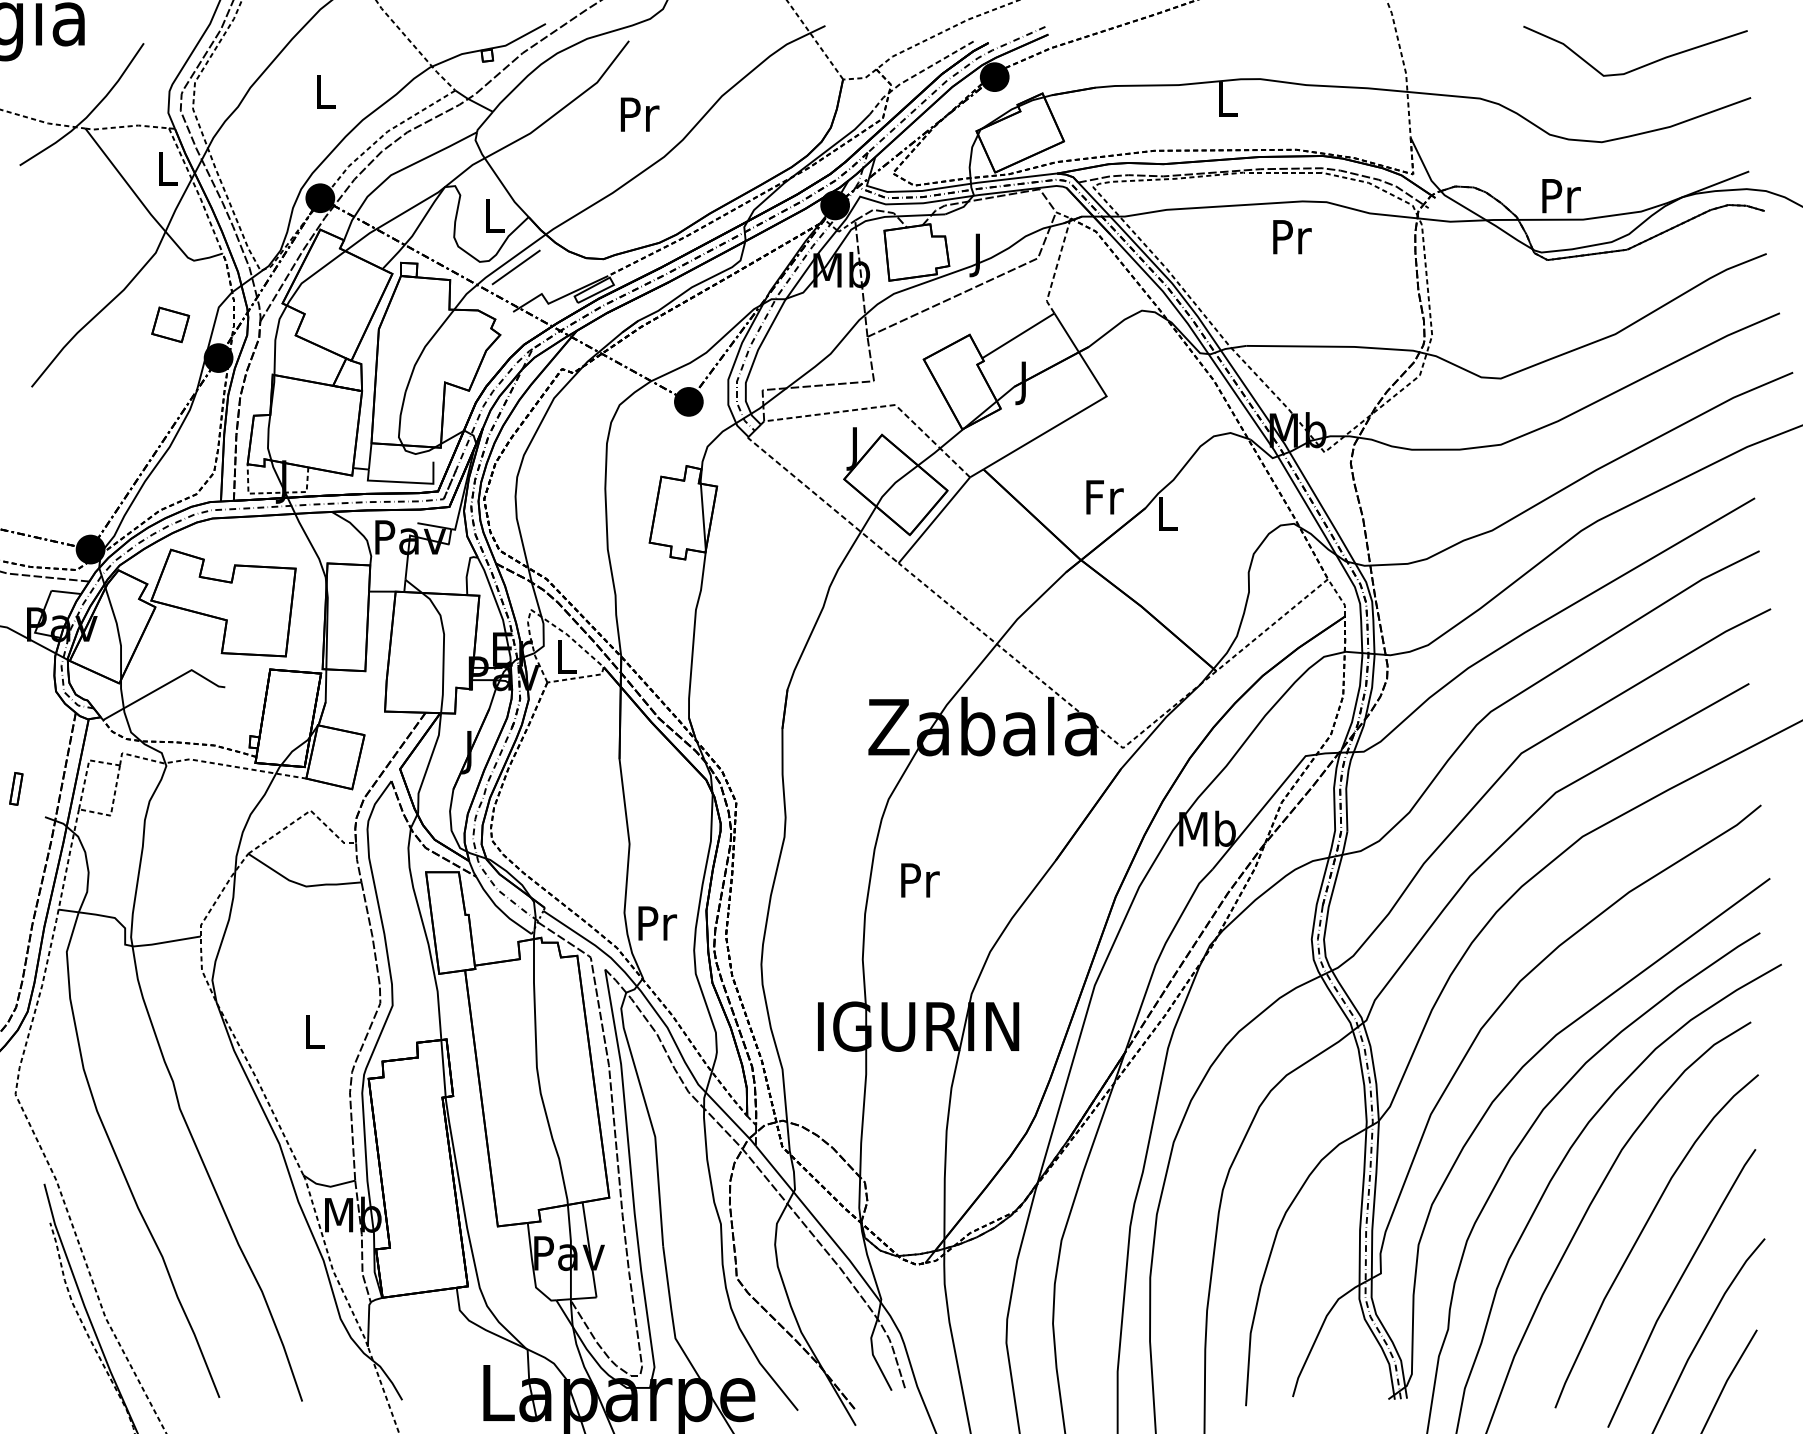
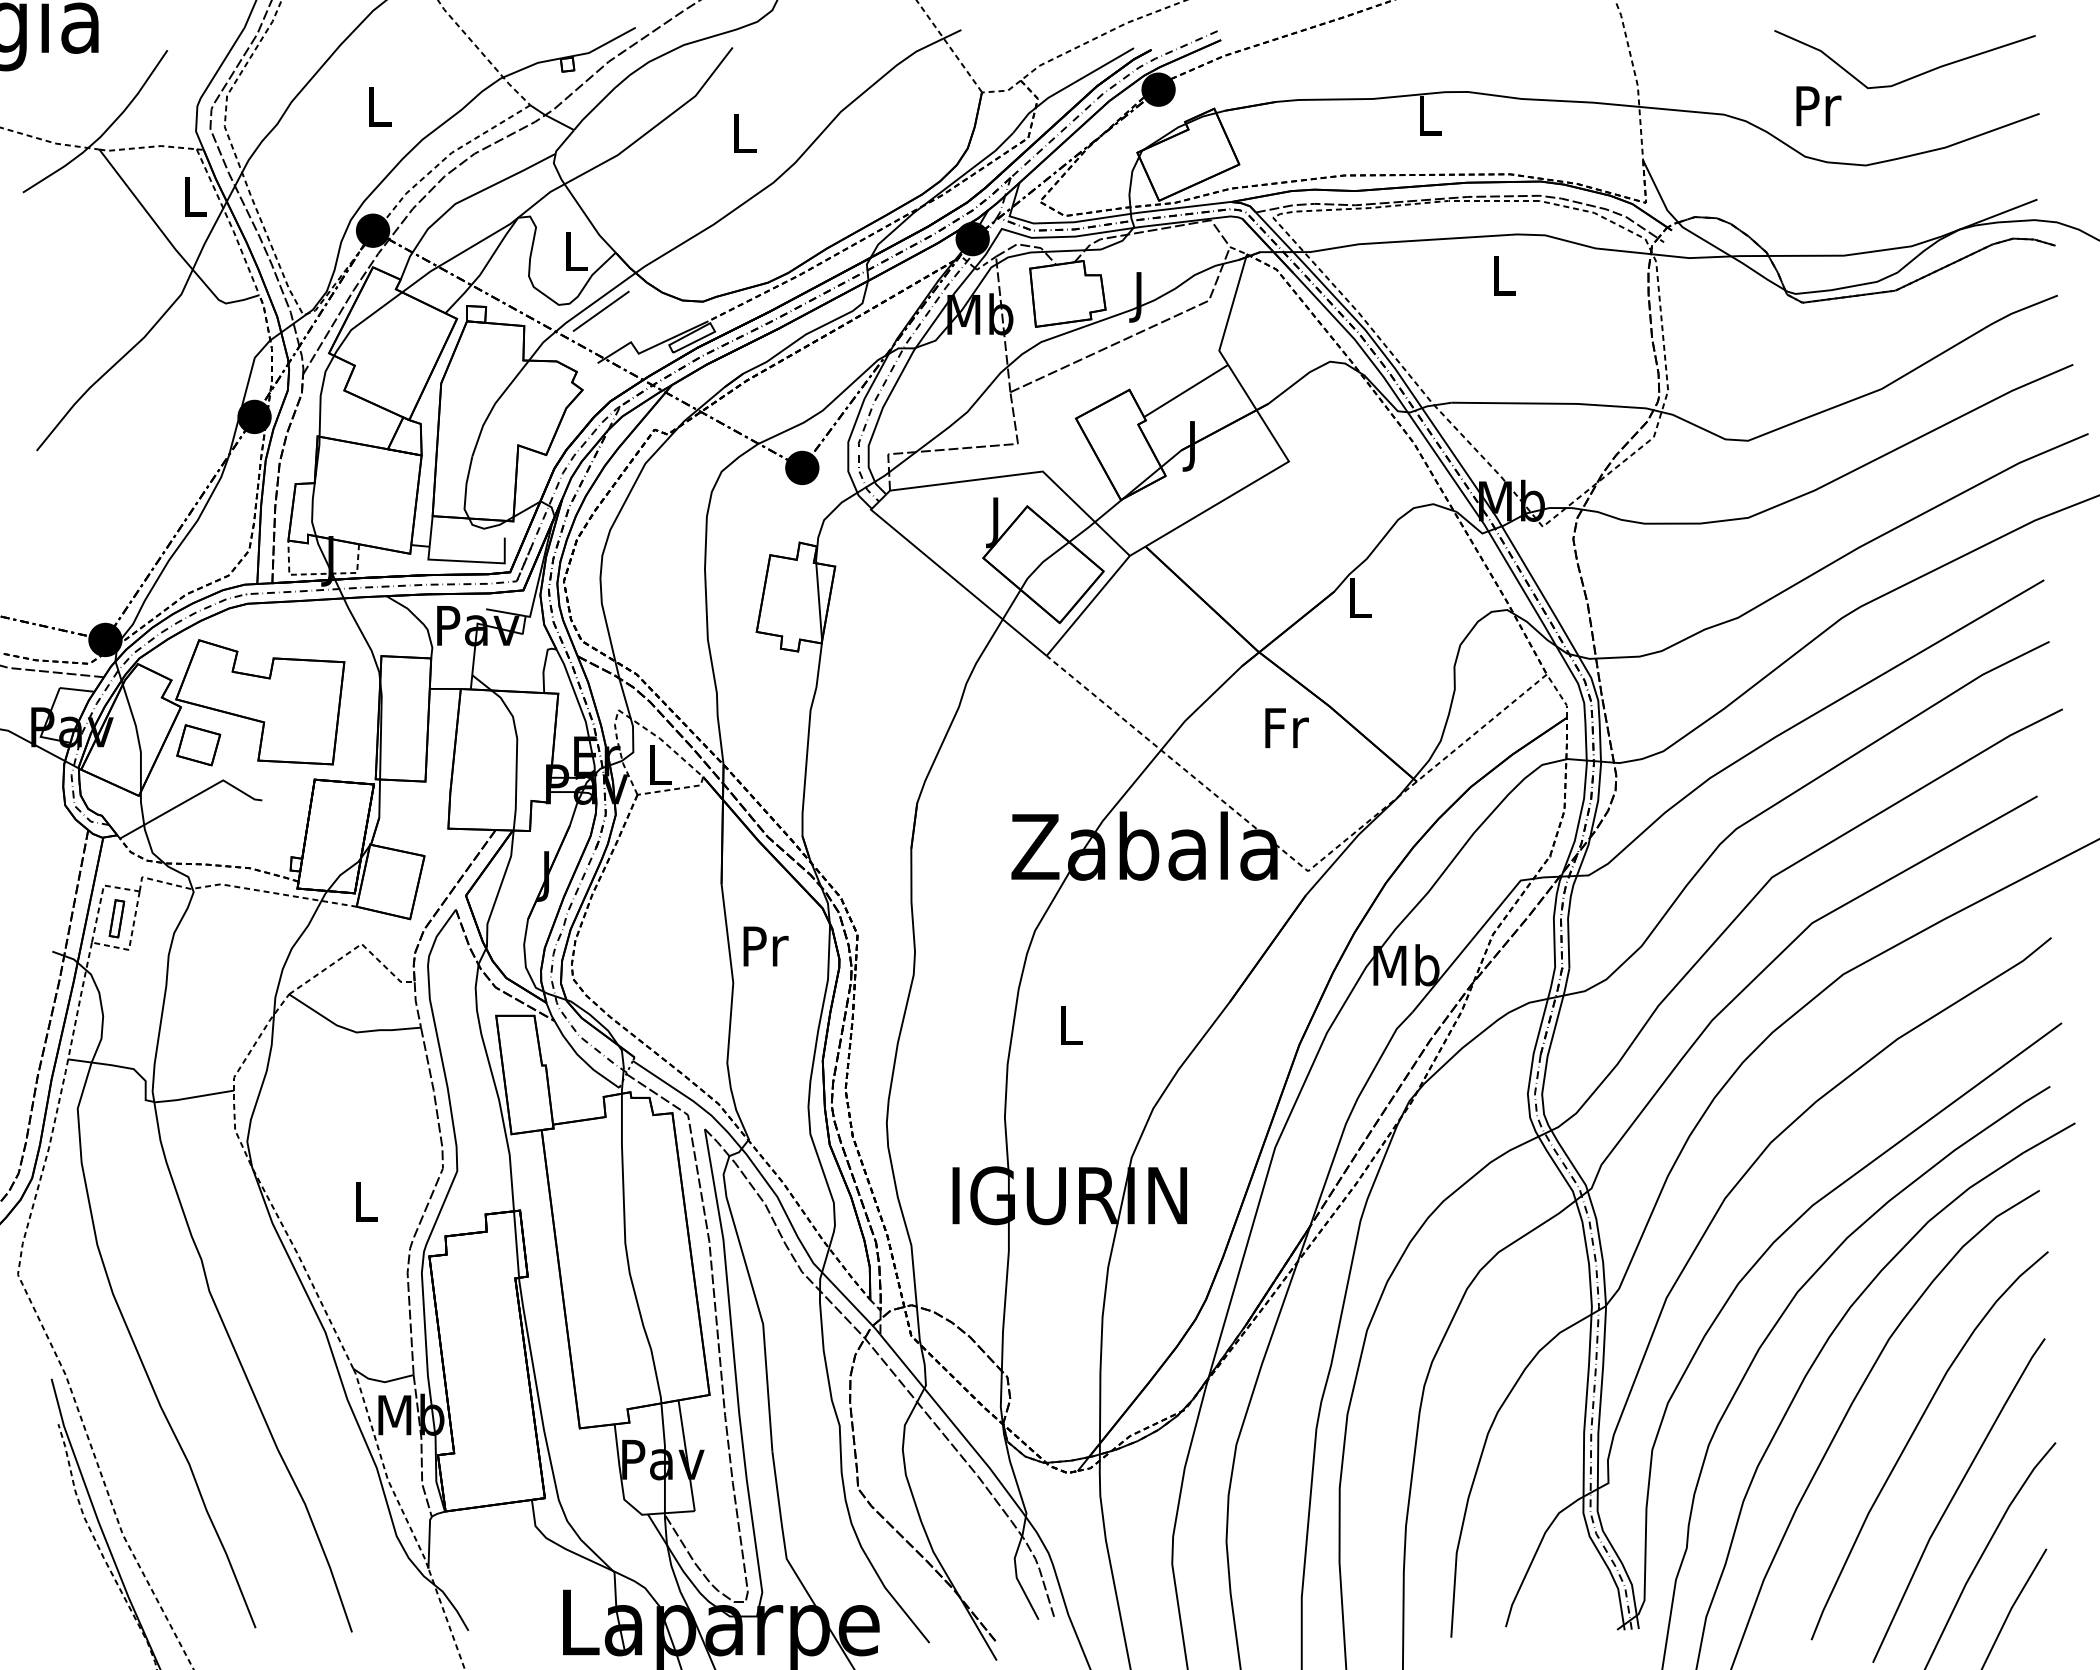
line: (917, 74) -> (1068, 86), dashed -> solid
text: (640, 114) -> (745, 133), Pr -> L
text: (1561, 196) -> (1818, 106), moved
text: (1292, 236) -> (1505, 275), Pr -> L
line: (1056, 267) -> (1230, 311), dashed -> solid
part: (170, 325) -> (198, 745), moved
line: (881, 406) -> (1026, 473), dashed -> solid
text: (1104, 496) -> (1286, 727), moved
line: (822, 499) -> (957, 581), dashed -> solid
part: (15, 788) -> (116, 918), moved
text: (919, 880) -> (1071, 1025), Pr -> L
text: (657, 923) -> (765, 946), moved

